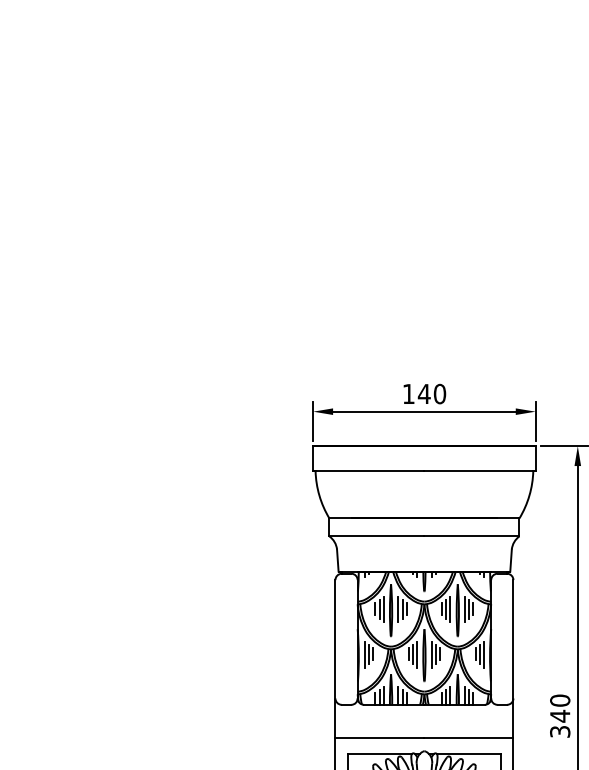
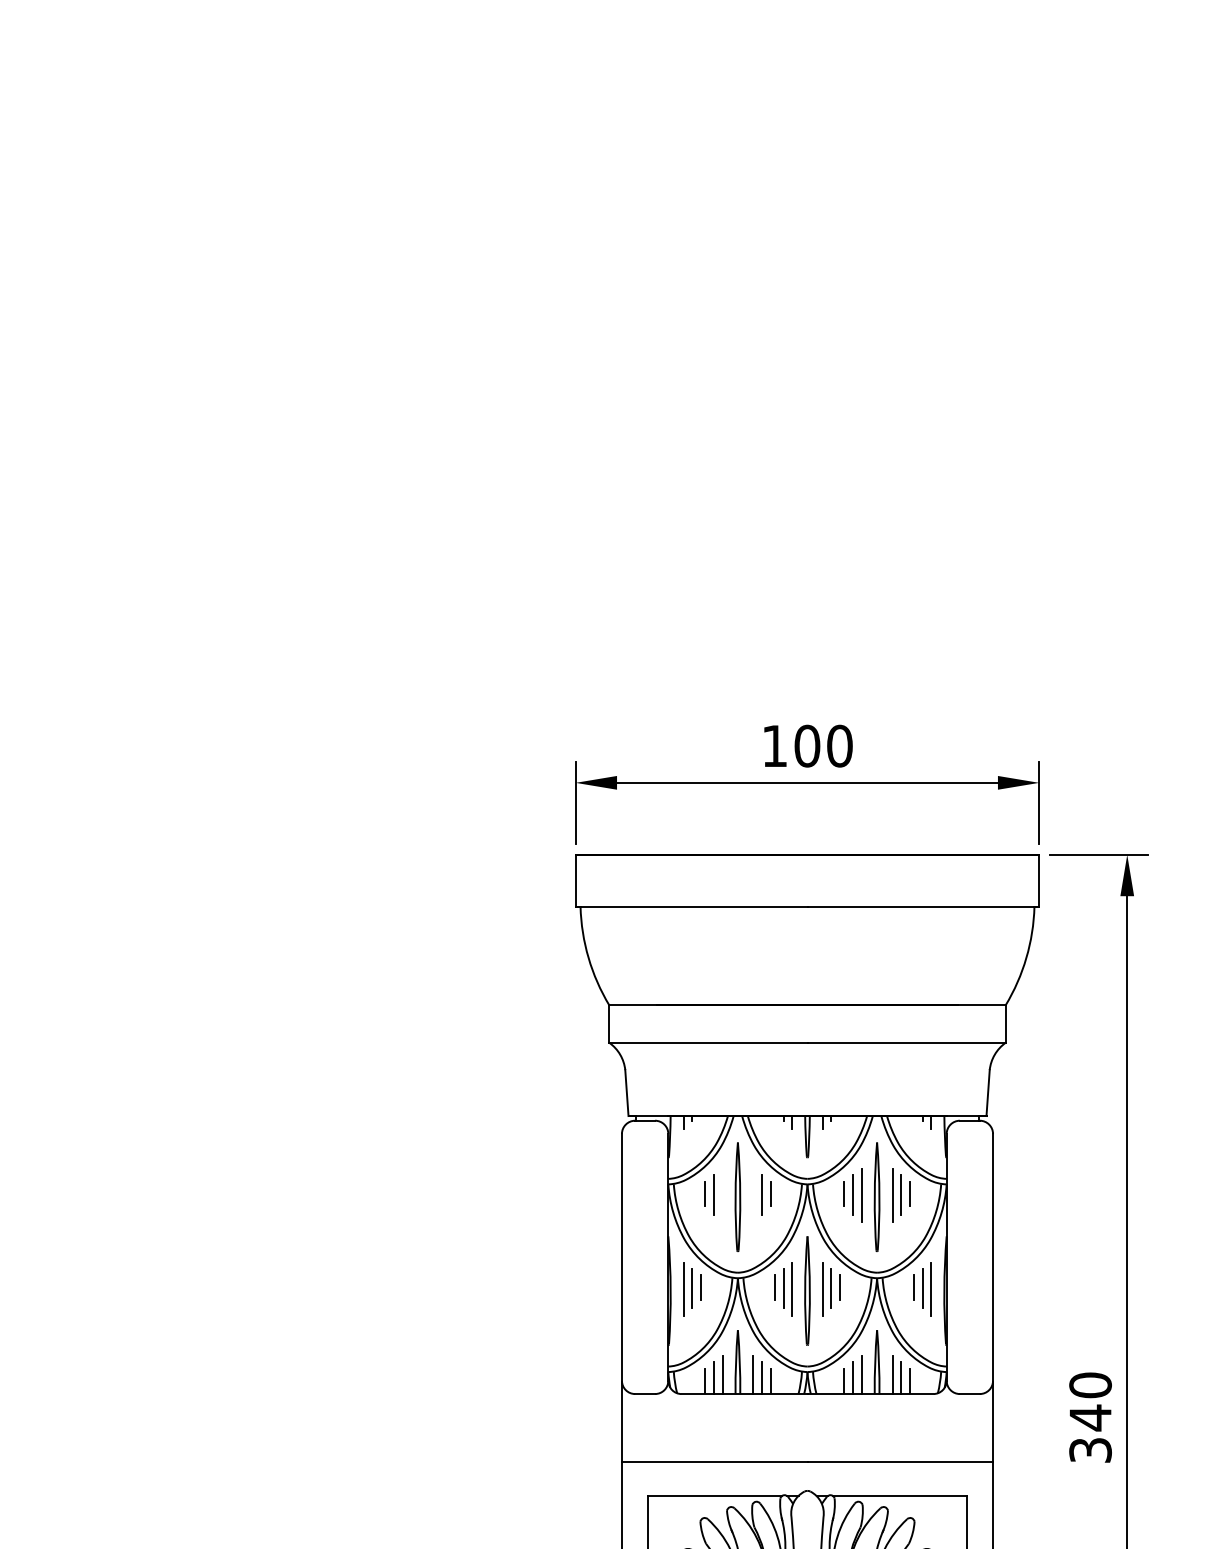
text: (423, 393) -> (805, 744), 140 -> 100
line: (383, 609) -> (722, 1195), removed
line: (398, 609) -> (753, 1195), removed

